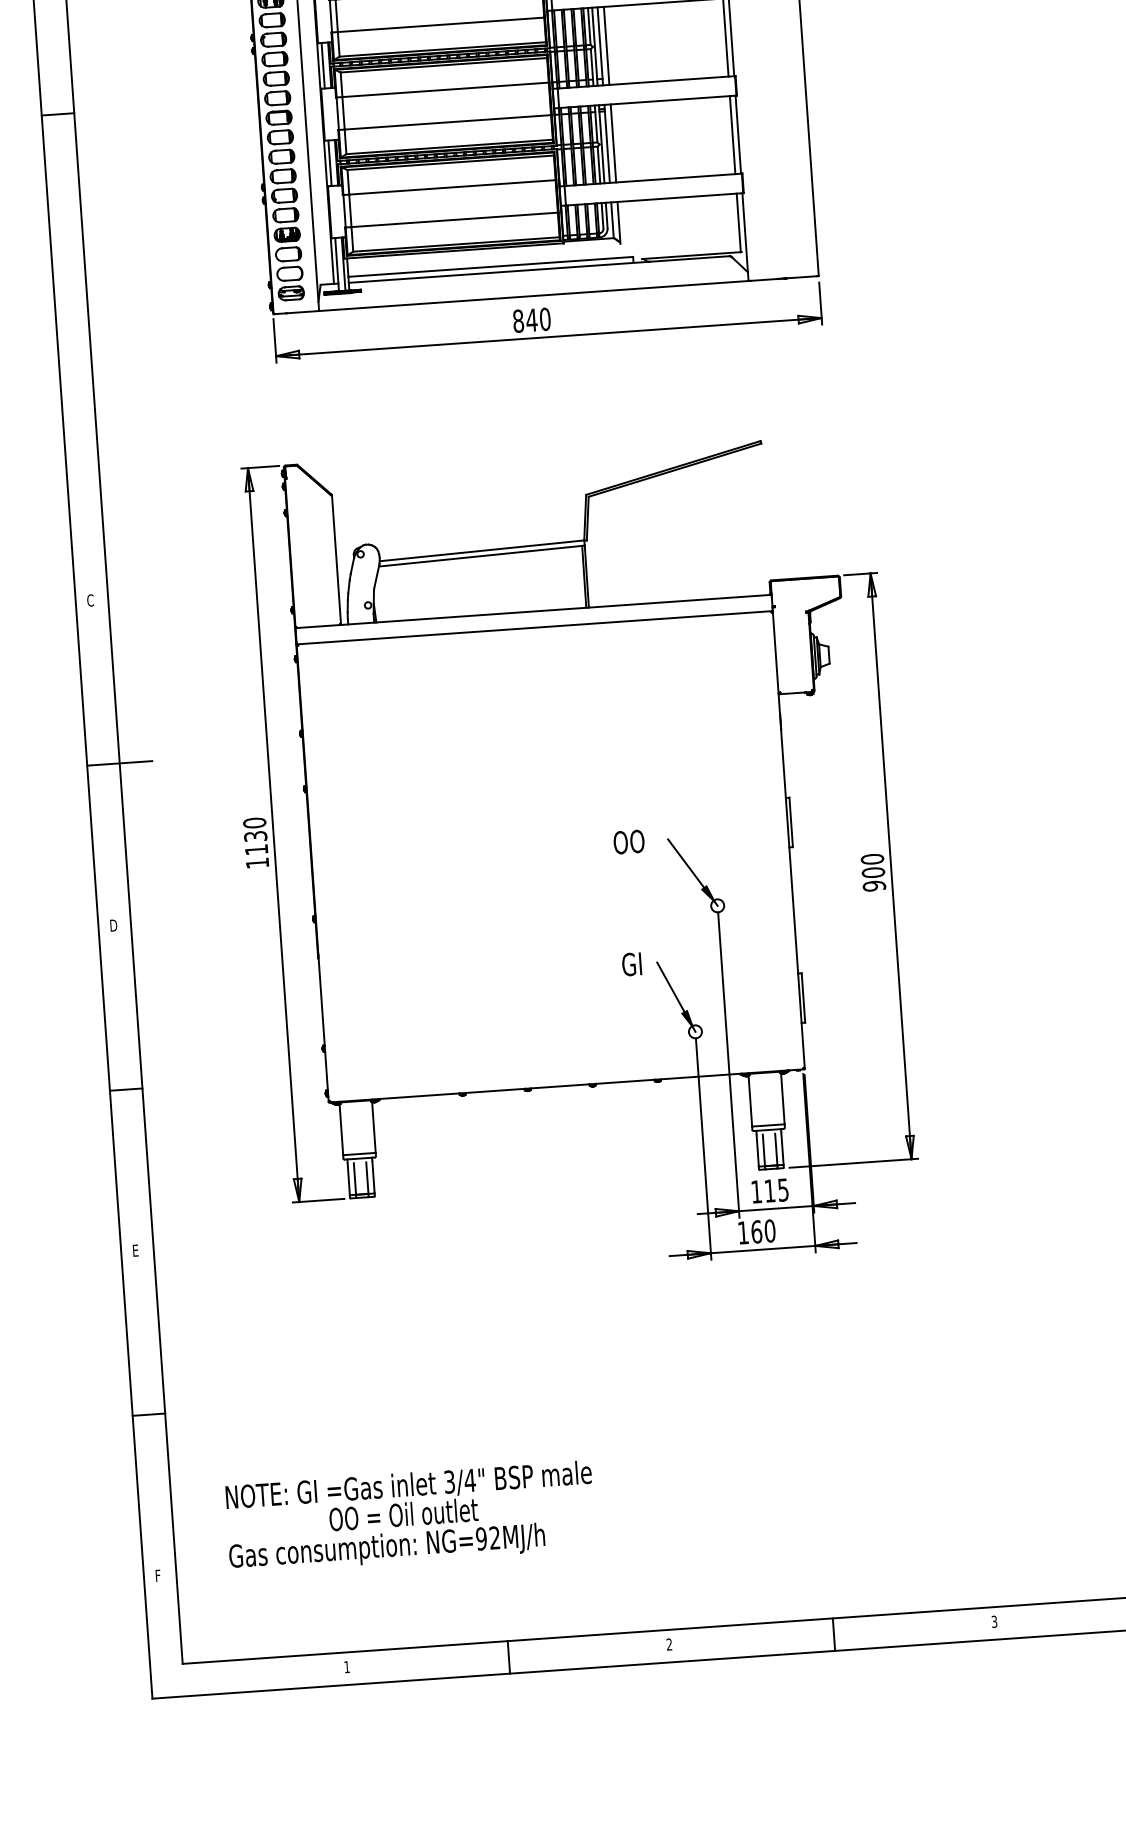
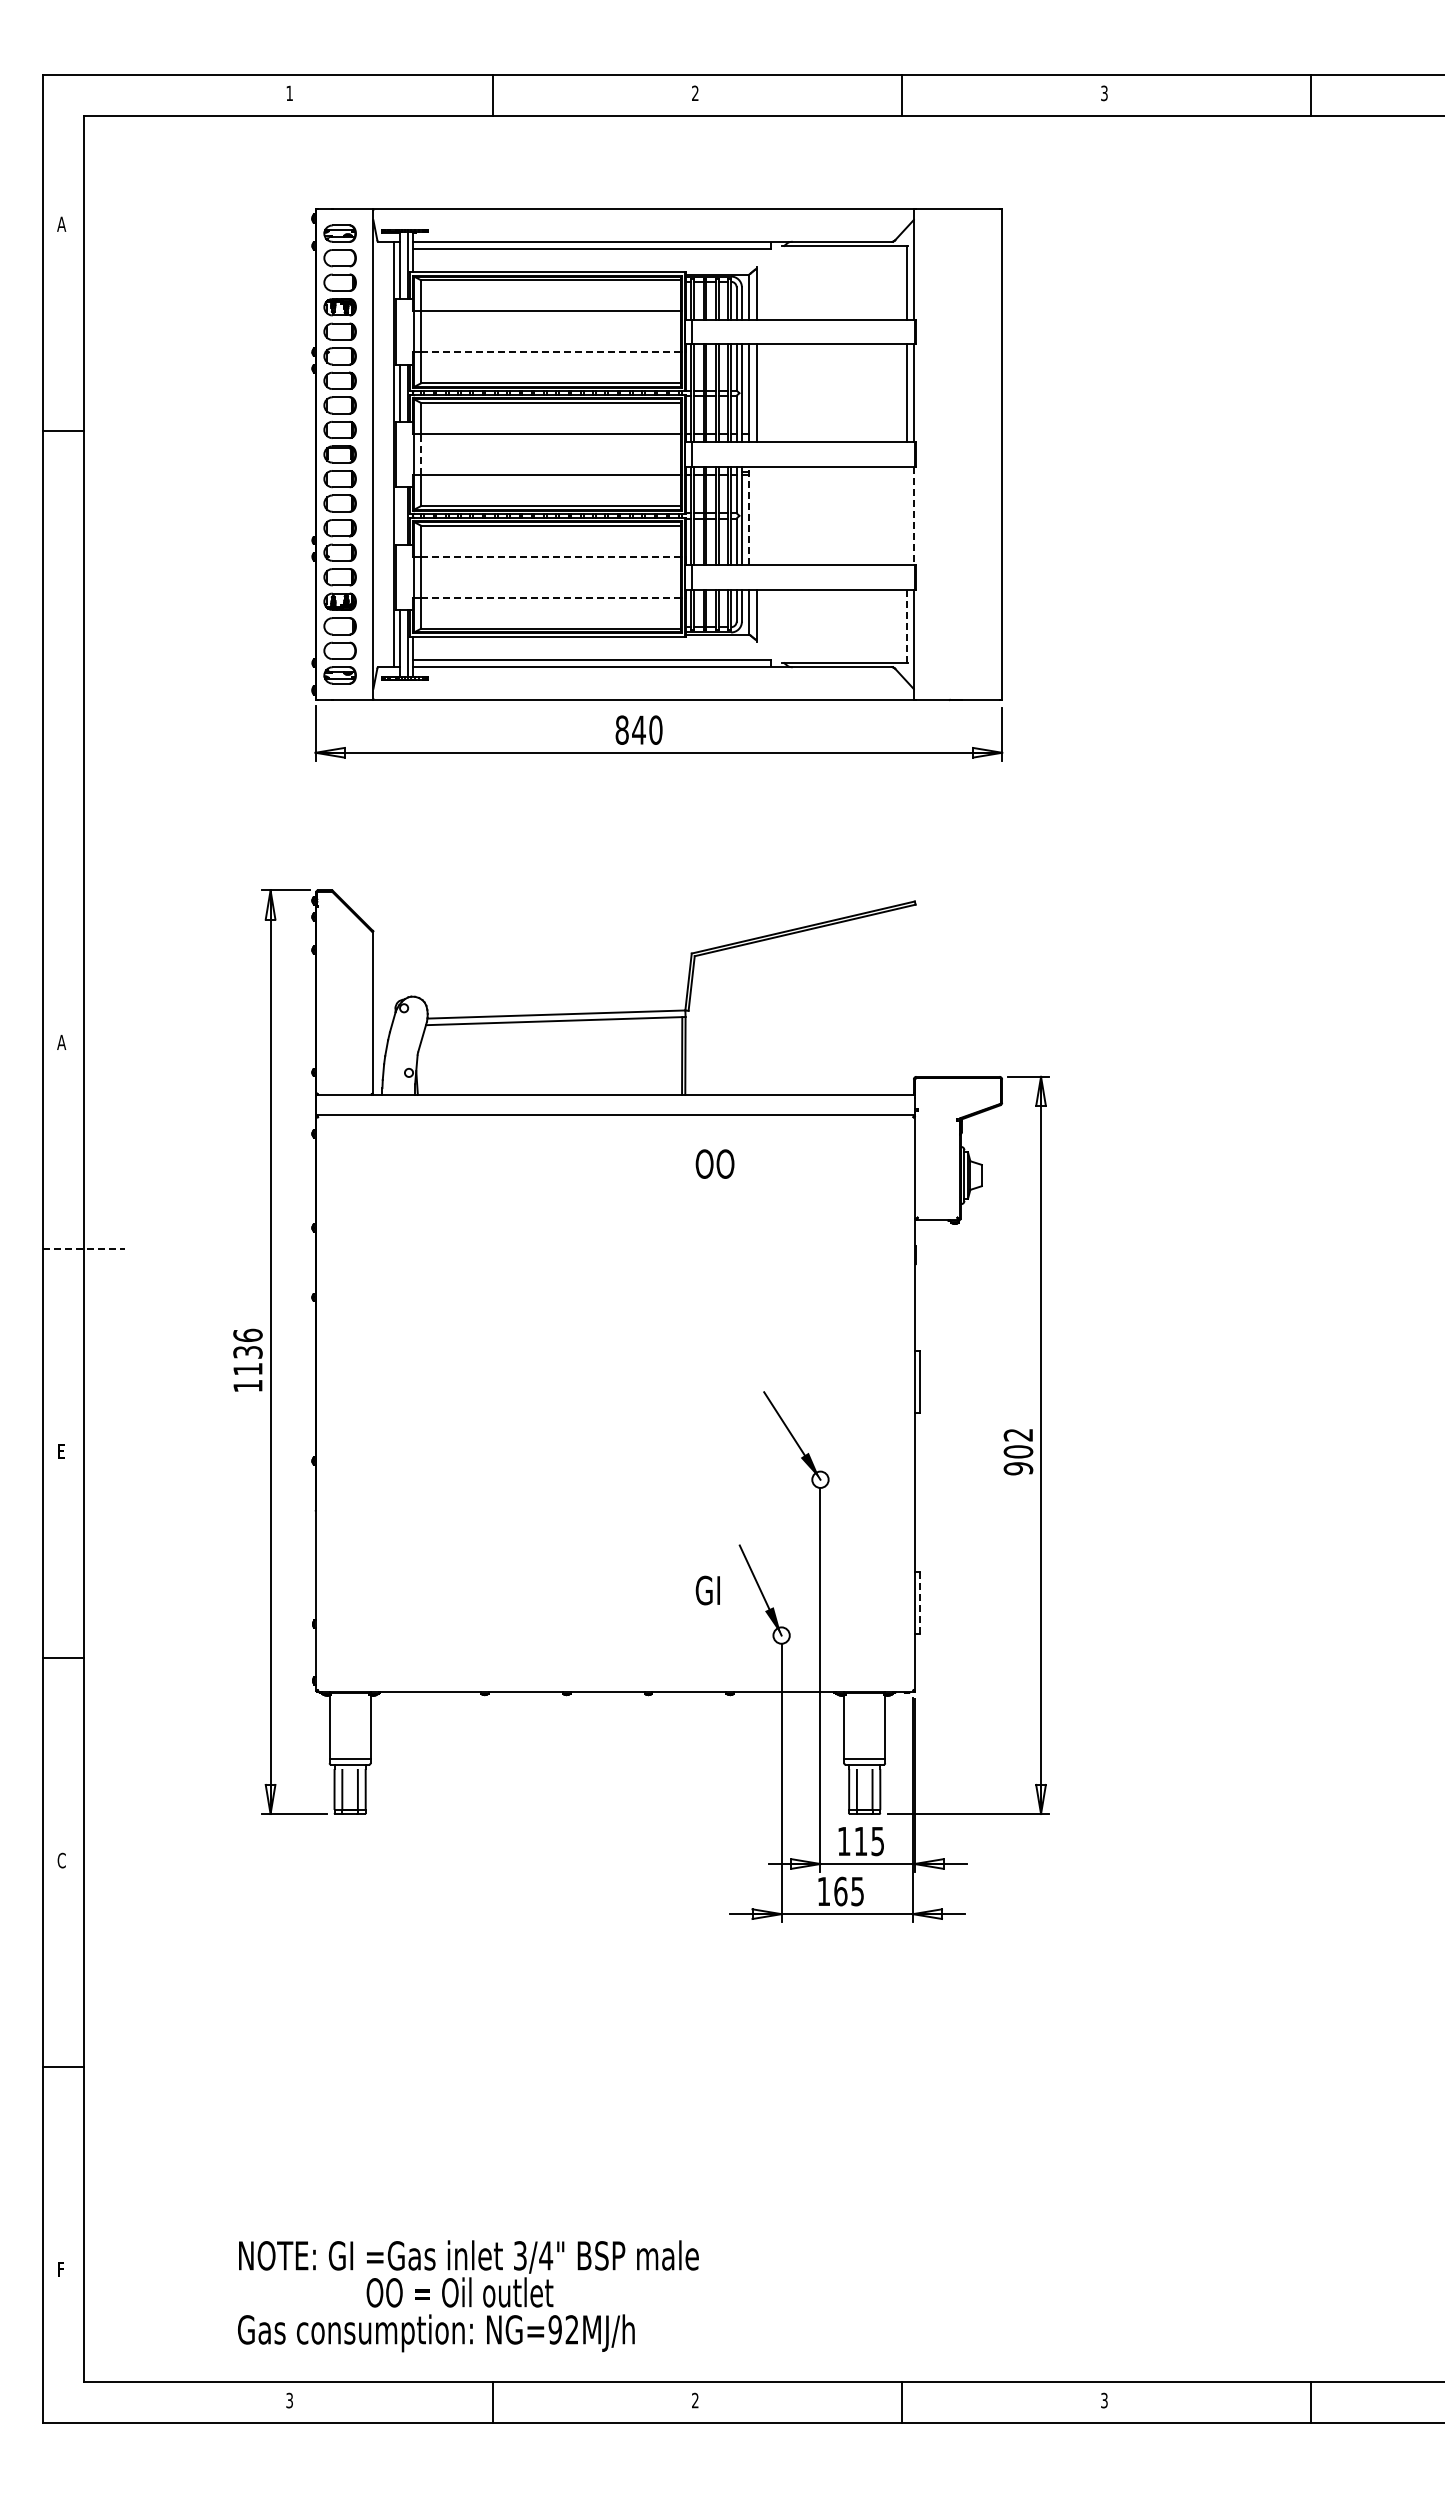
line: (441, 25) -> (551, 352), solid -> dashed
line: (343, 113) -> (421, 454), solid -> dashed
line: (732, 134) -> (906, 515), removed
line: (738, 135) -> (913, 516), solid -> dashed
line: (606, 143) -> (748, 515), solid -> dashed
line: (613, 143) -> (756, 515), removed
line: (330, 162) -> (400, 515), removed
line: (452, 187) -> (551, 556), solid -> dashed
line: (454, 219) -> (551, 597), solid -> dashed
line: (738, 223) -> (906, 626), solid -> dashed
text: (90, 600) -> (61, 1042), C -> A
line: (120, 763) -> (84, 1249), solid -> dashed
text: (254, 823) -> (247, 1335), 1130 -> 1136
text: (628, 841) -> (714, 1163), moved
text: (872, 858) -> (1018, 1434), 900 -> 902
text: (113, 925) -> (62, 1451), D -> E
text: (631, 964) -> (707, 1590), moved
line: (803, 997) -> (919, 1602), solid -> dashed
text: (769, 1230) -> (857, 1891), 160 -> 165
text: (135, 1250) -> (61, 1860), E -> C
text: (410, 1517) -> (468, 2296), moved
text: (346, 1667) -> (289, 2400), 1 -> 3

